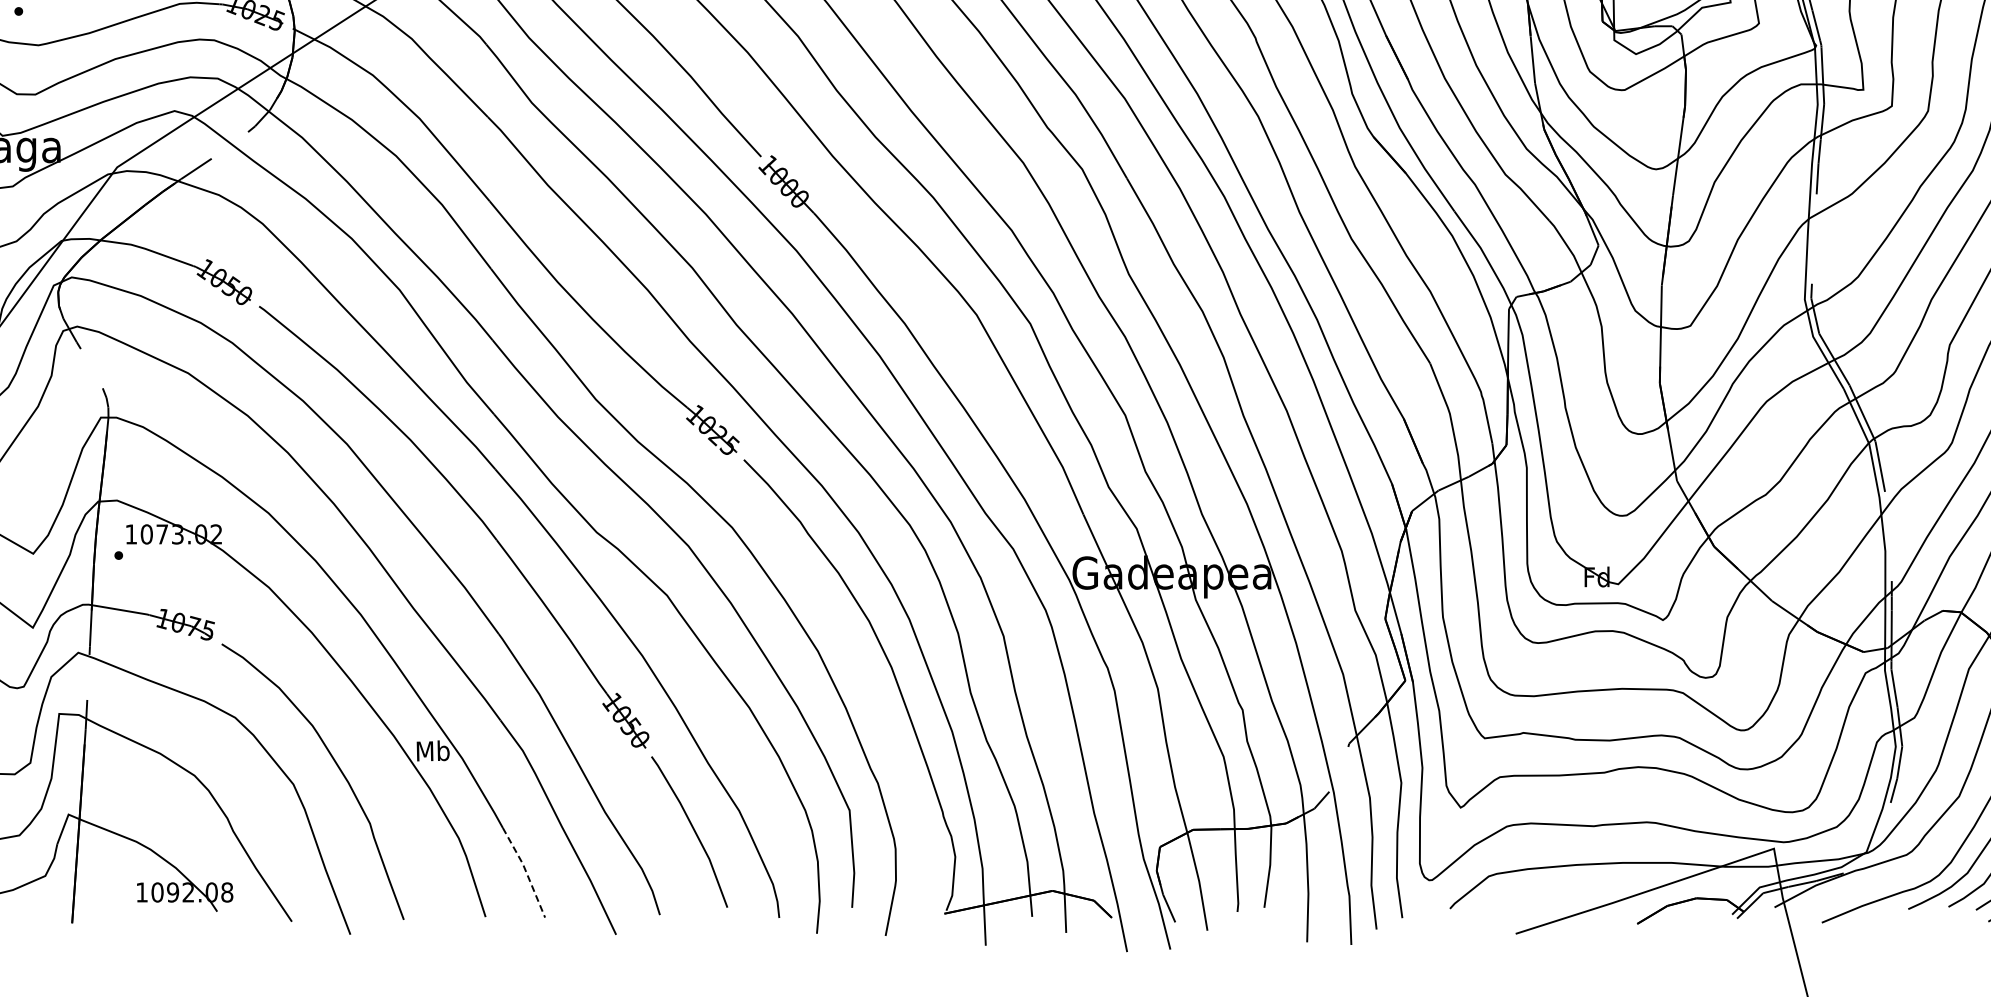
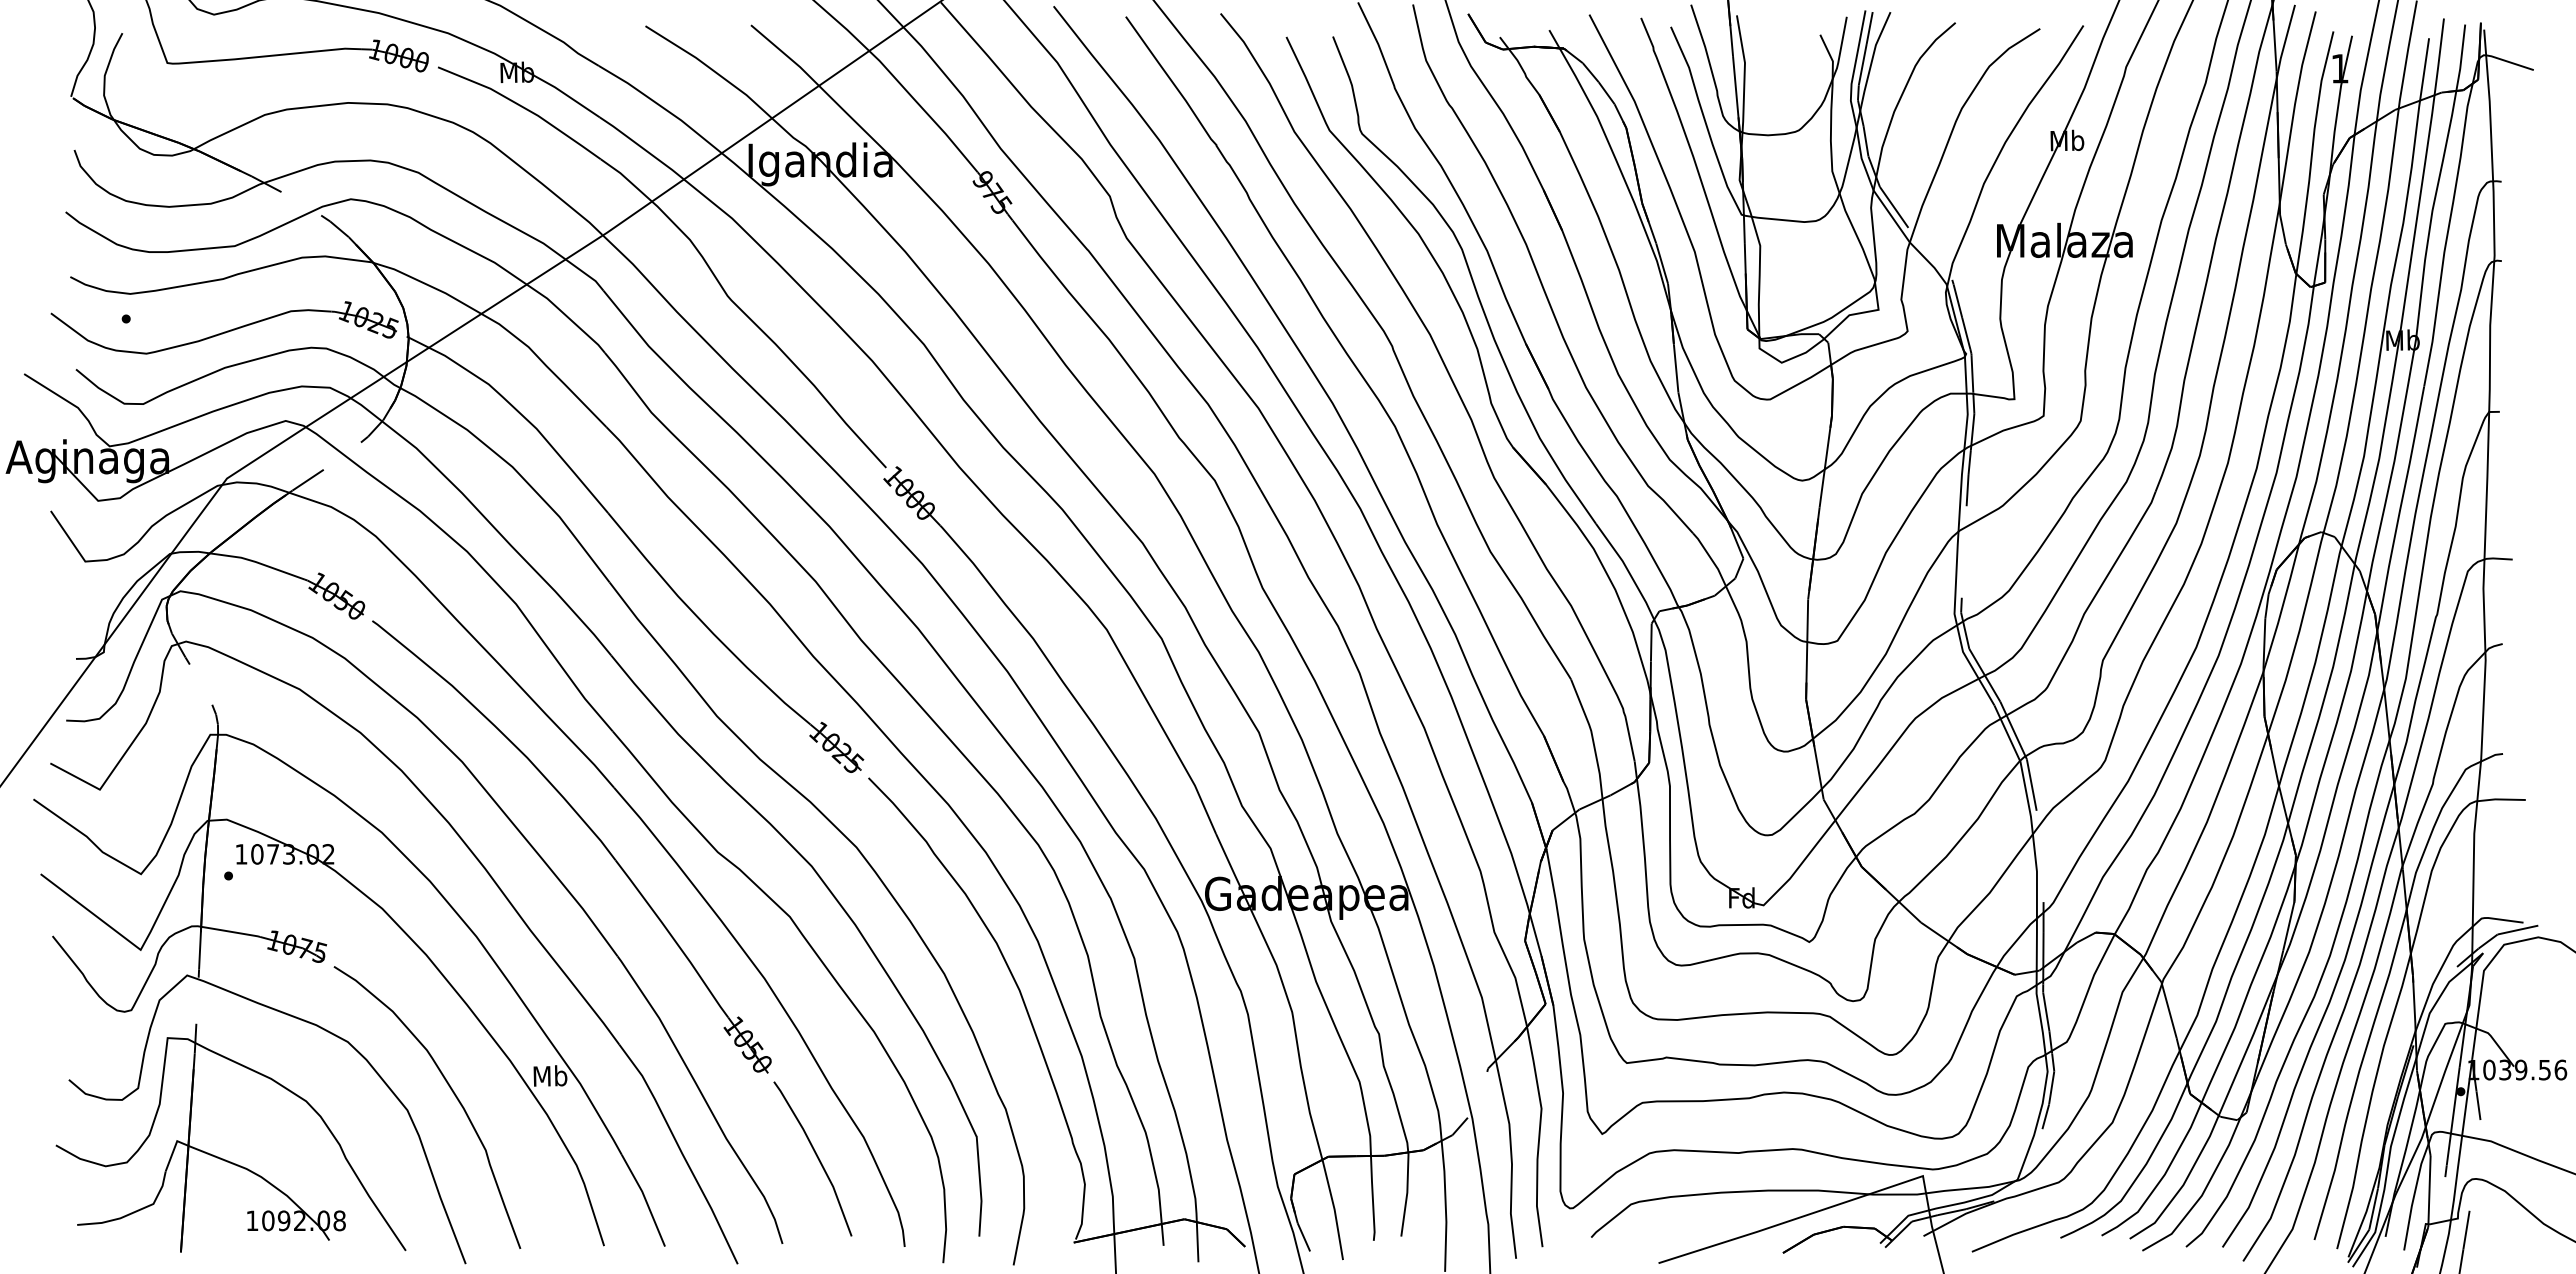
line: (526, 870) -> (645, 1198), dashed -> solid

